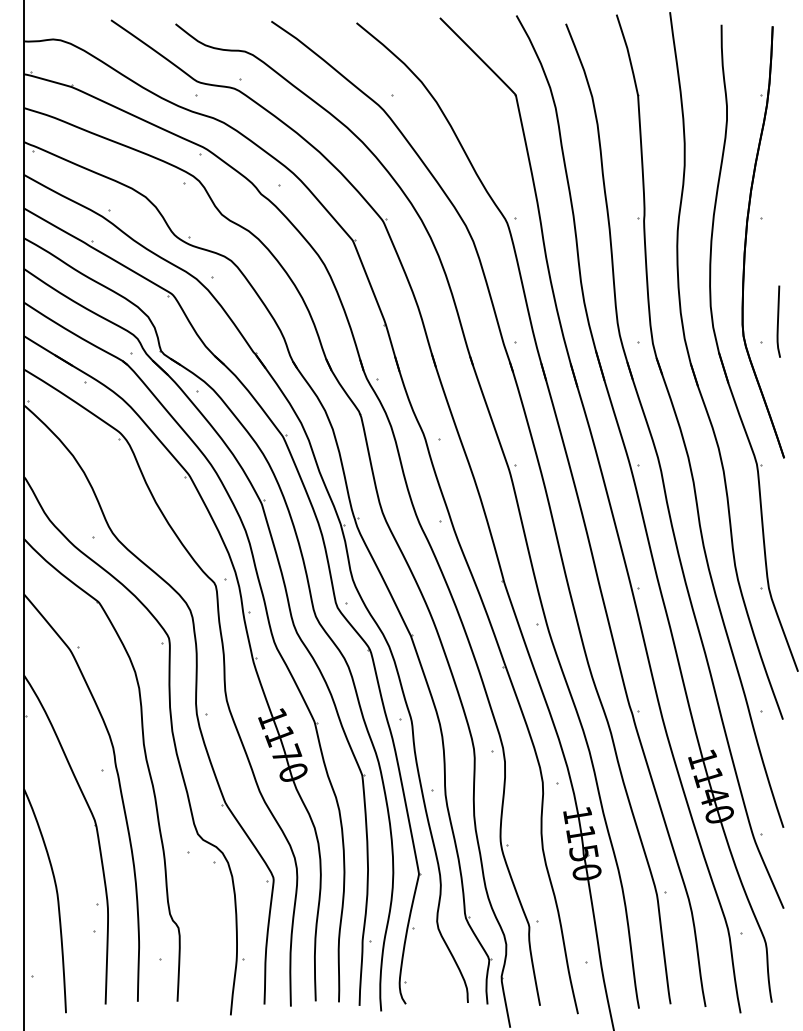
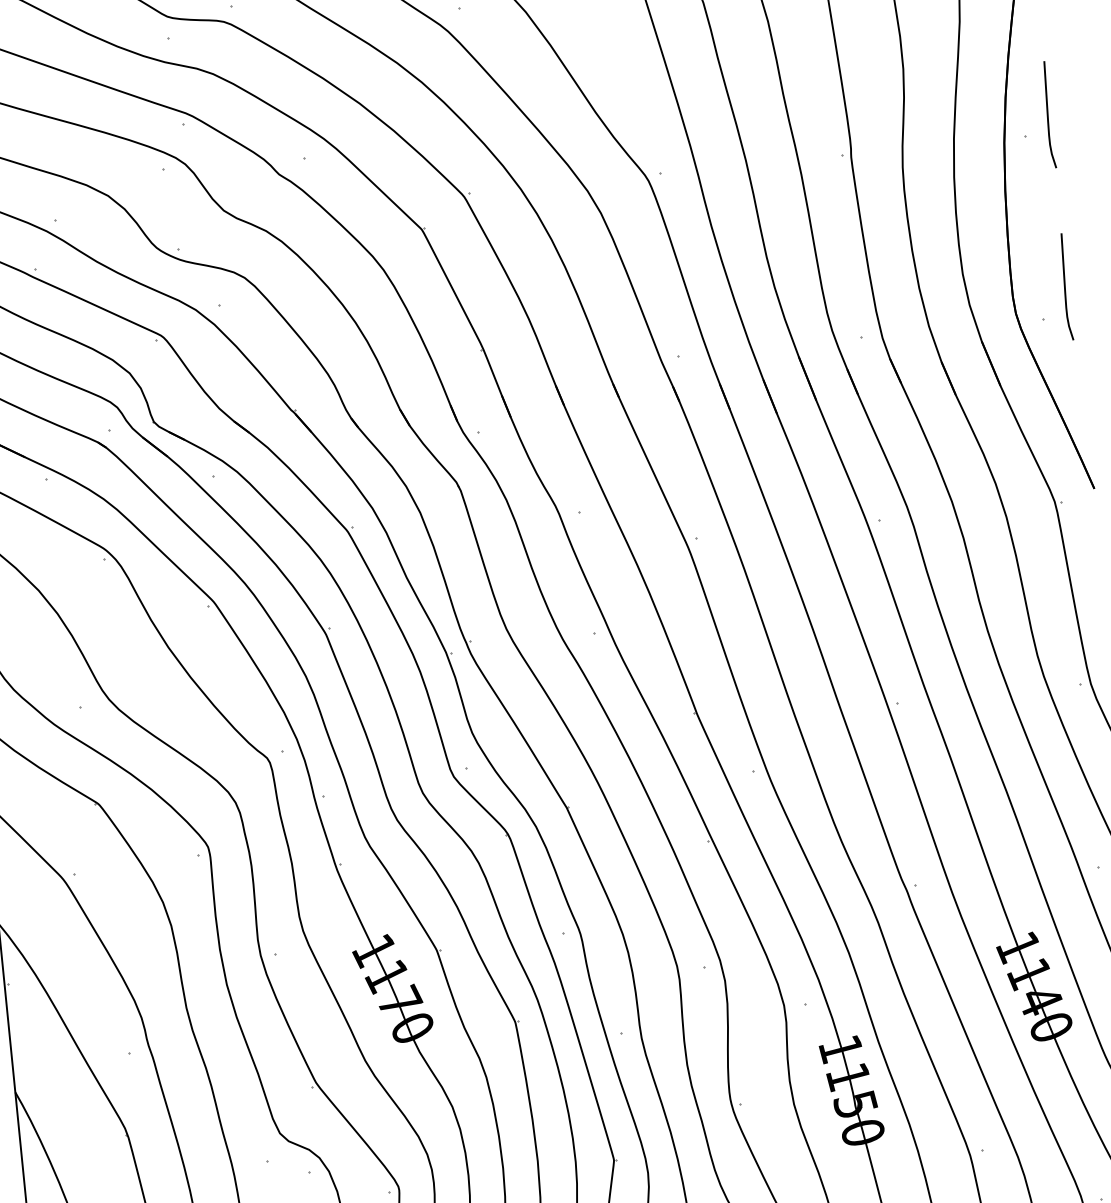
curve: (778, 205) -> (1048, 114), added

